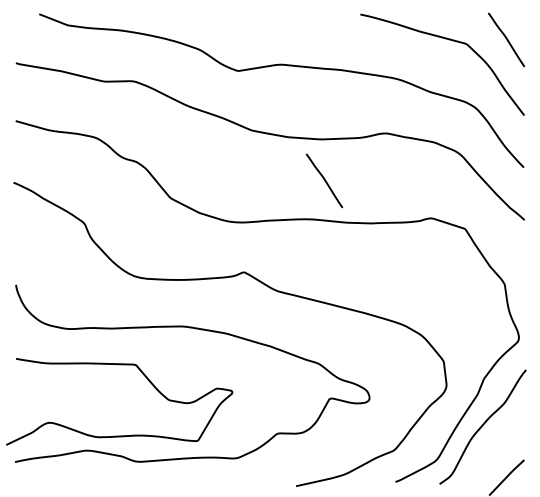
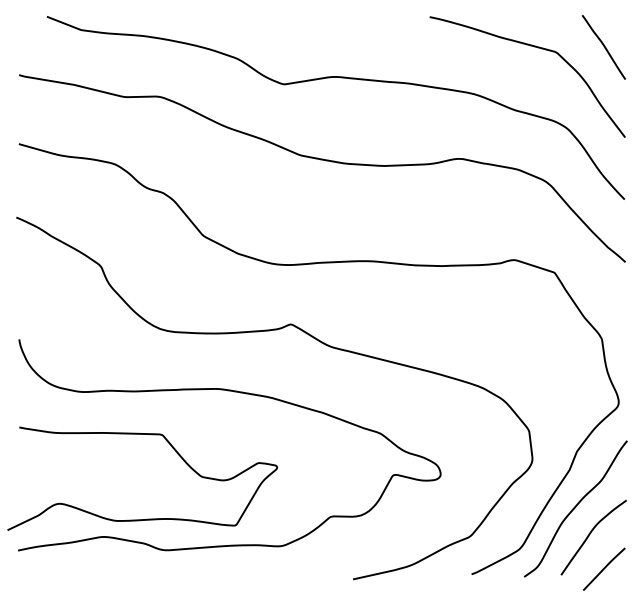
curve: (324, 180) -> (386, 214), removed
curve: (494, 450) -> (589, 536), added

